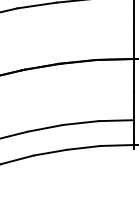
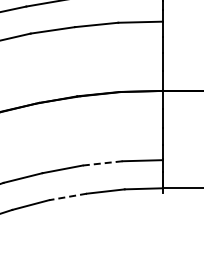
line: (80, 123) -> (102, 163), solid -> dashed
line: (49, 153) -> (67, 197), solid -> dashed

